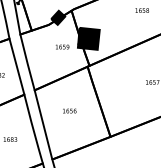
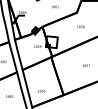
fill: (88, 39) -> (51, 42), removed
text: (69, 111) -> (41, 91), moved

